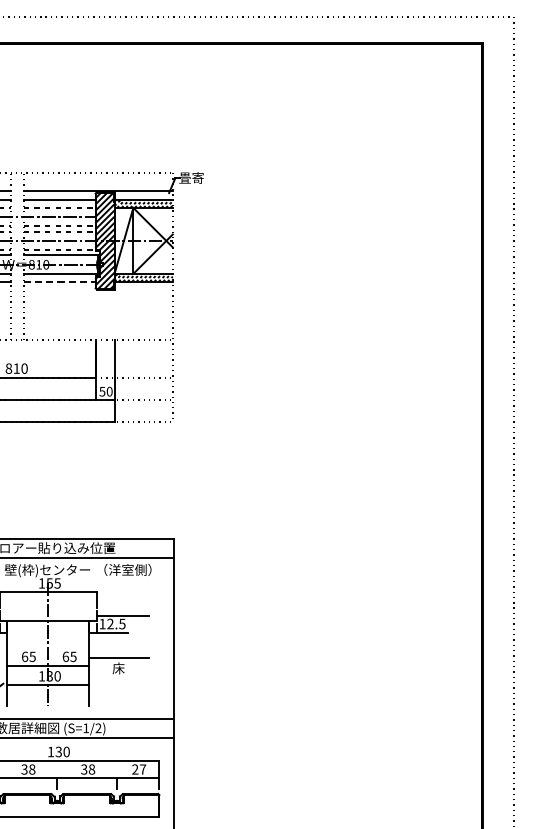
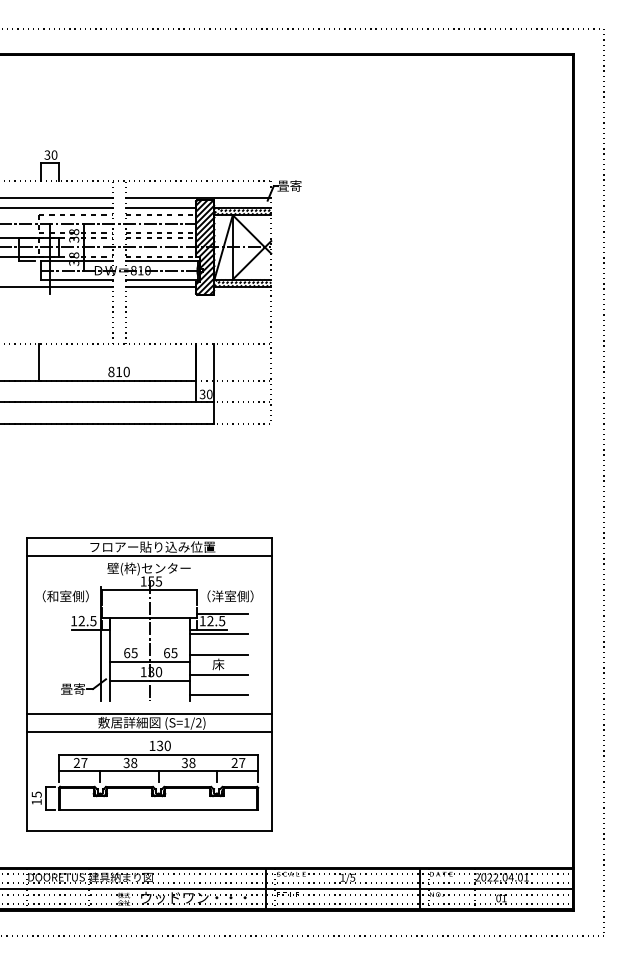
line: (60, 282) -> (161, 287), dashed -> solid
text: (102, 390) -> (202, 393), 50 -> 30
text: (127, 570) -> (230, 596), moved
line: (118, 637) -> (218, 634), added
line: (118, 678) -> (218, 674), added
line: (118, 700) -> (218, 695), added

